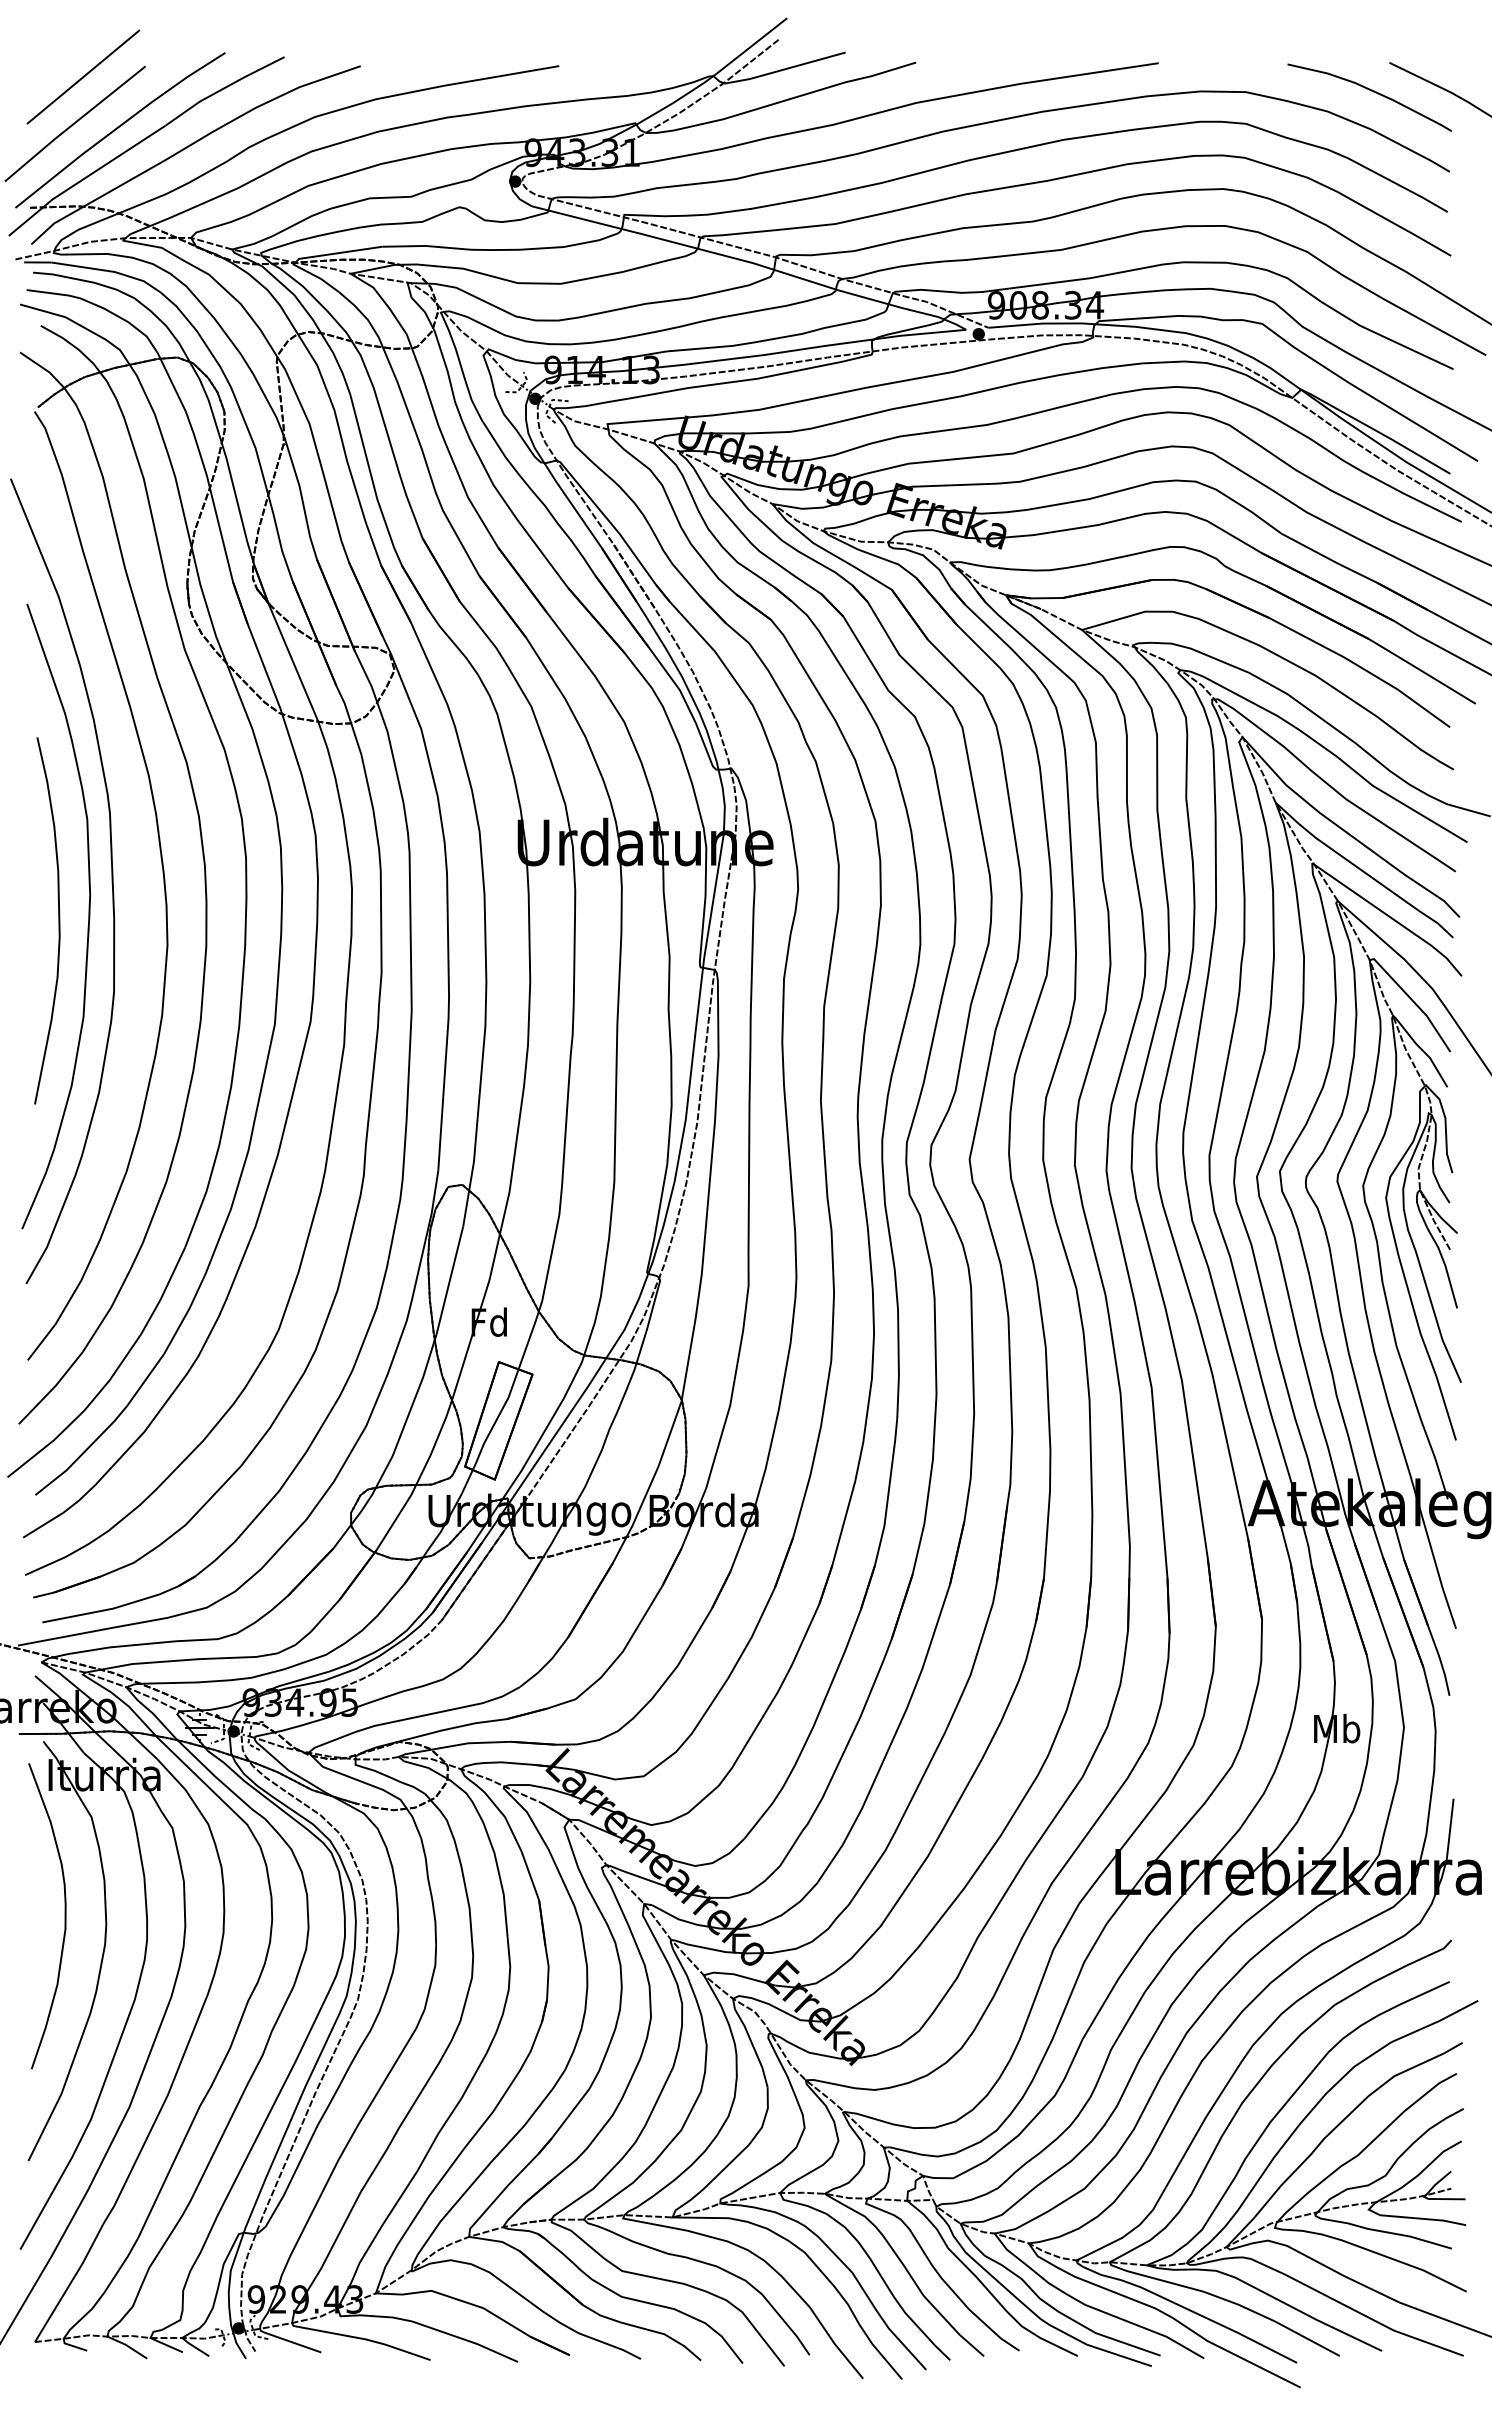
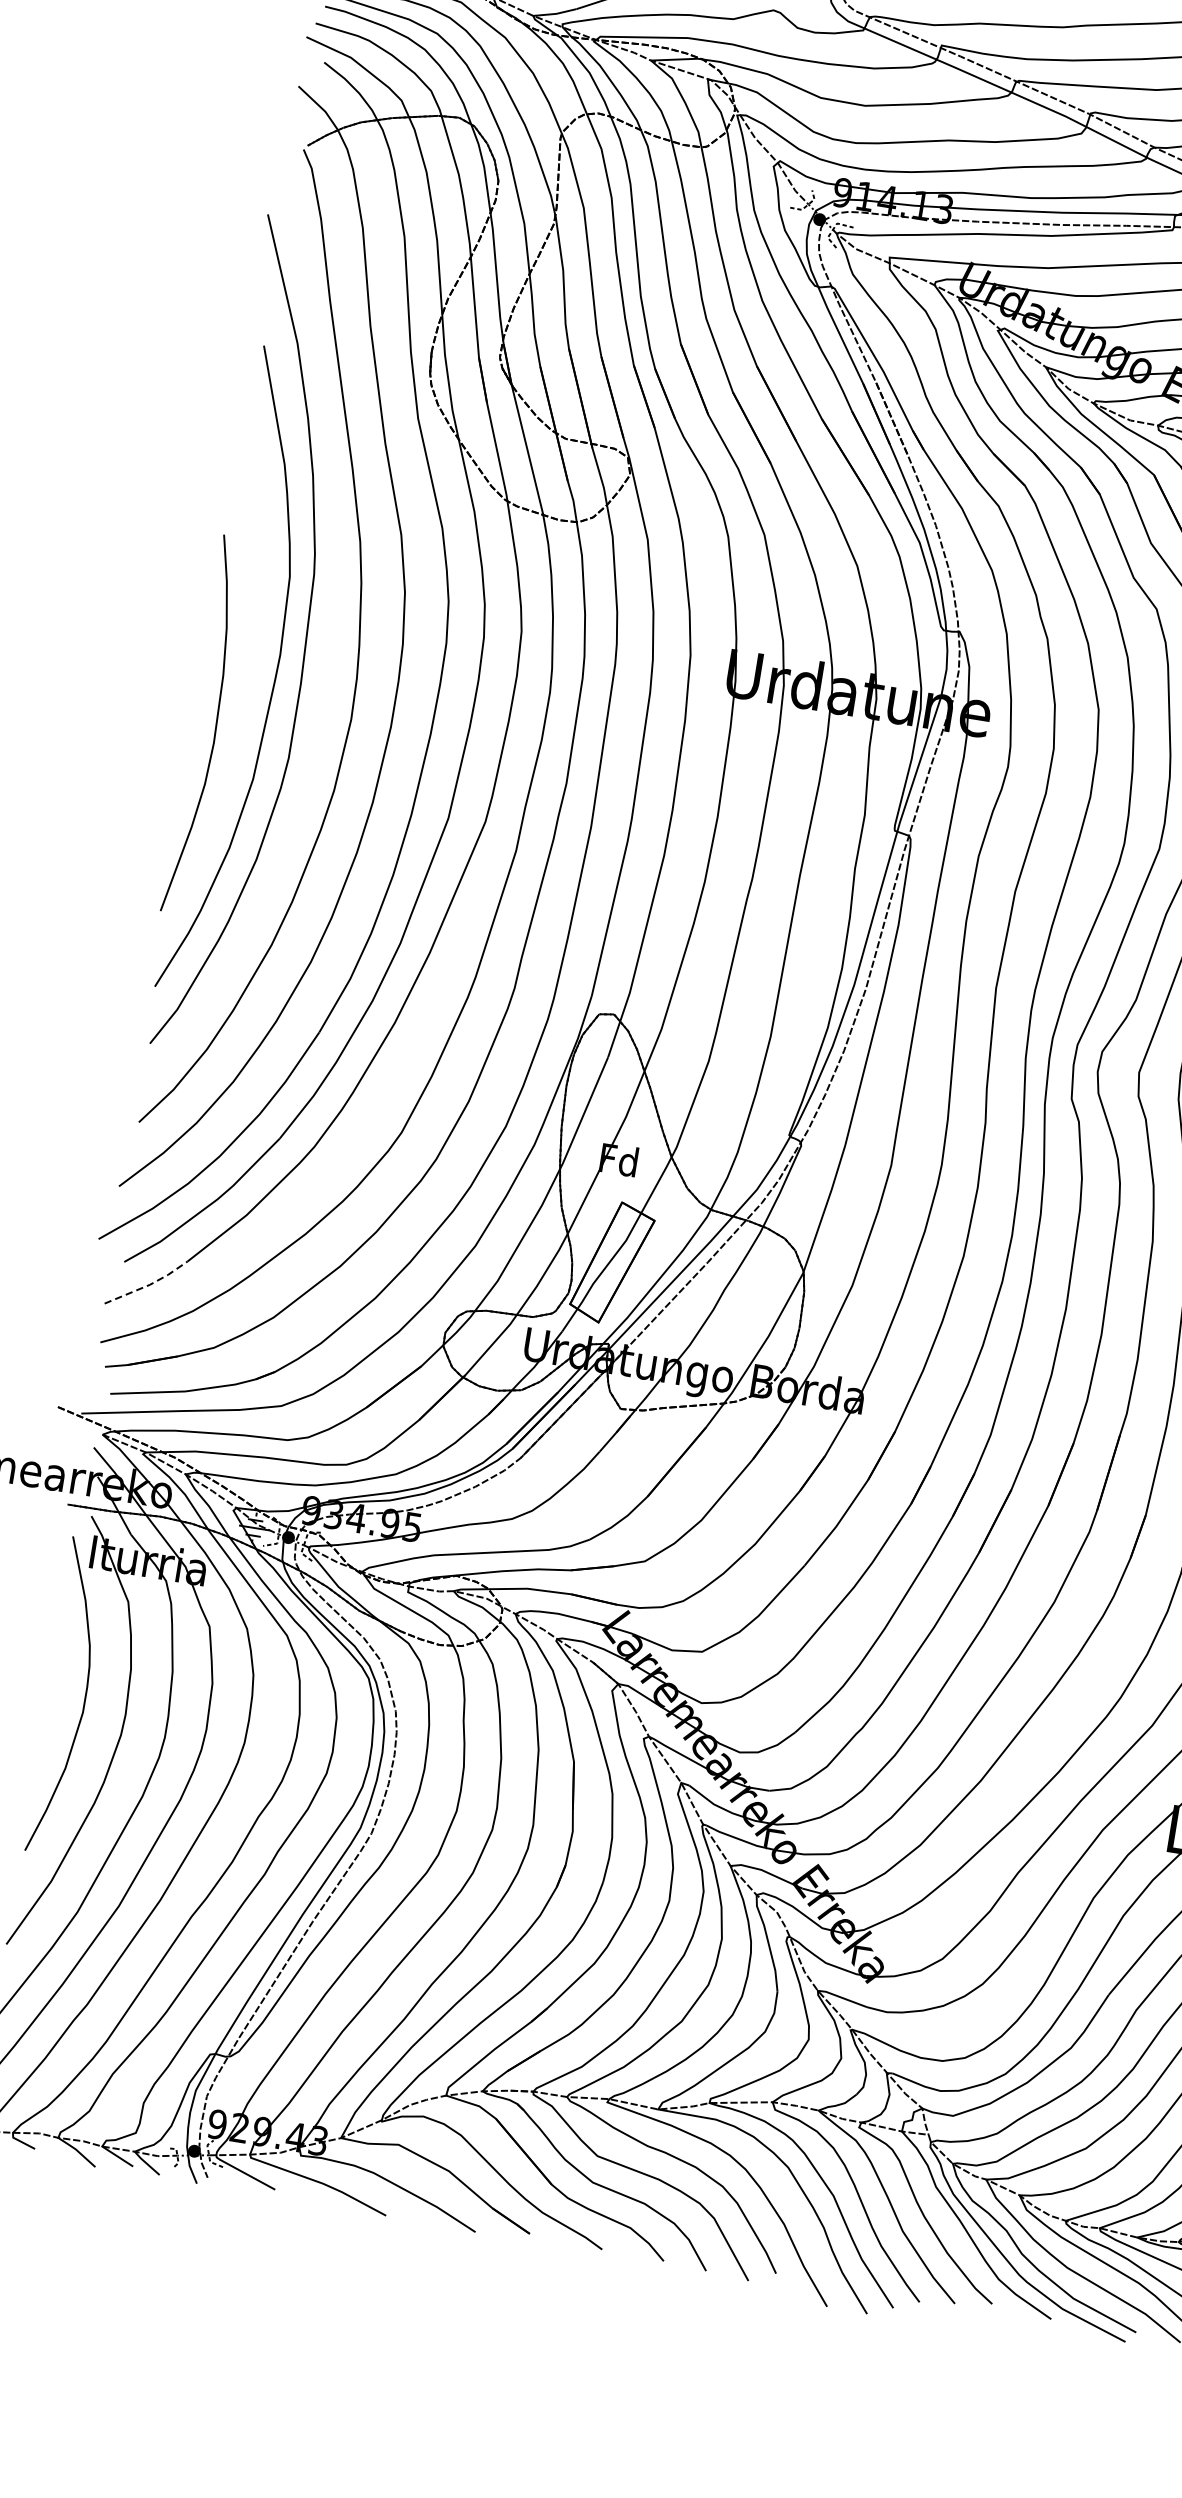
curve: (58, 920) -> (215, 726), moved
line: (62, 1513) -> (149, 1285), solid -> dashed

